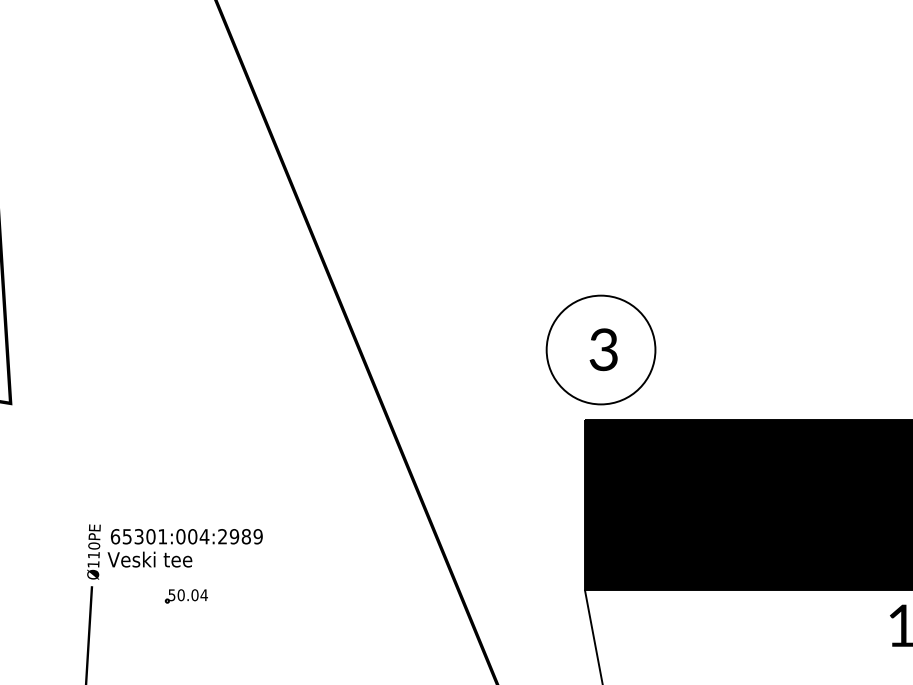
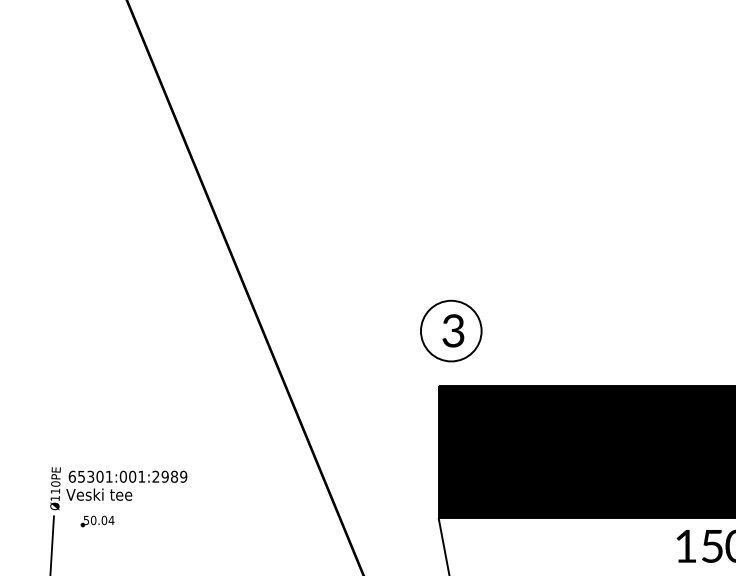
circle: (600, 349) -> (450, 330), size x0.71
text: (204, 536) -> (141, 476), 65301:004:2989 -> 65301:001:2989
part: (186, 596) -> (97, 521), moved

